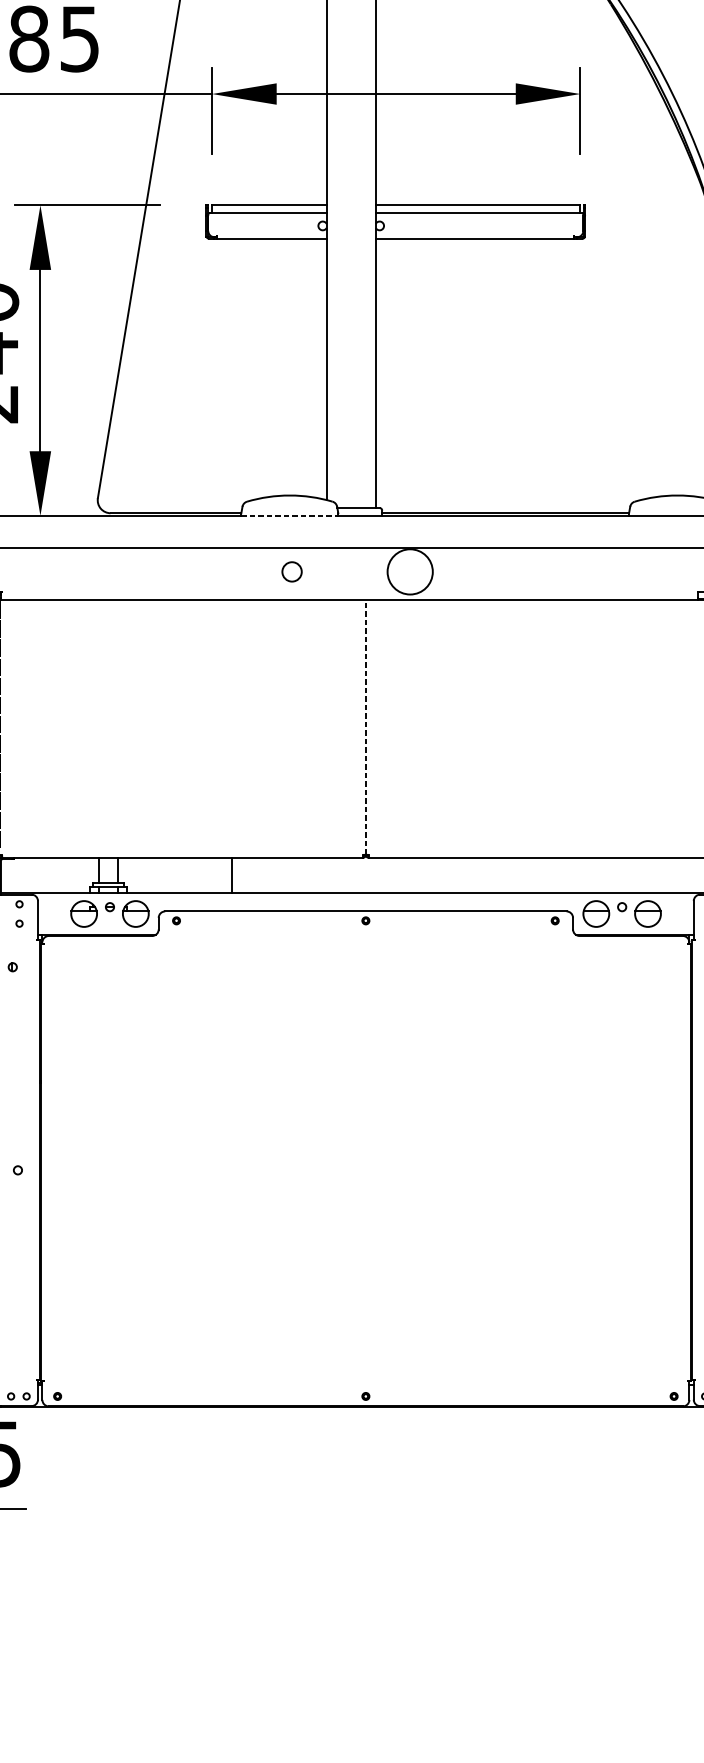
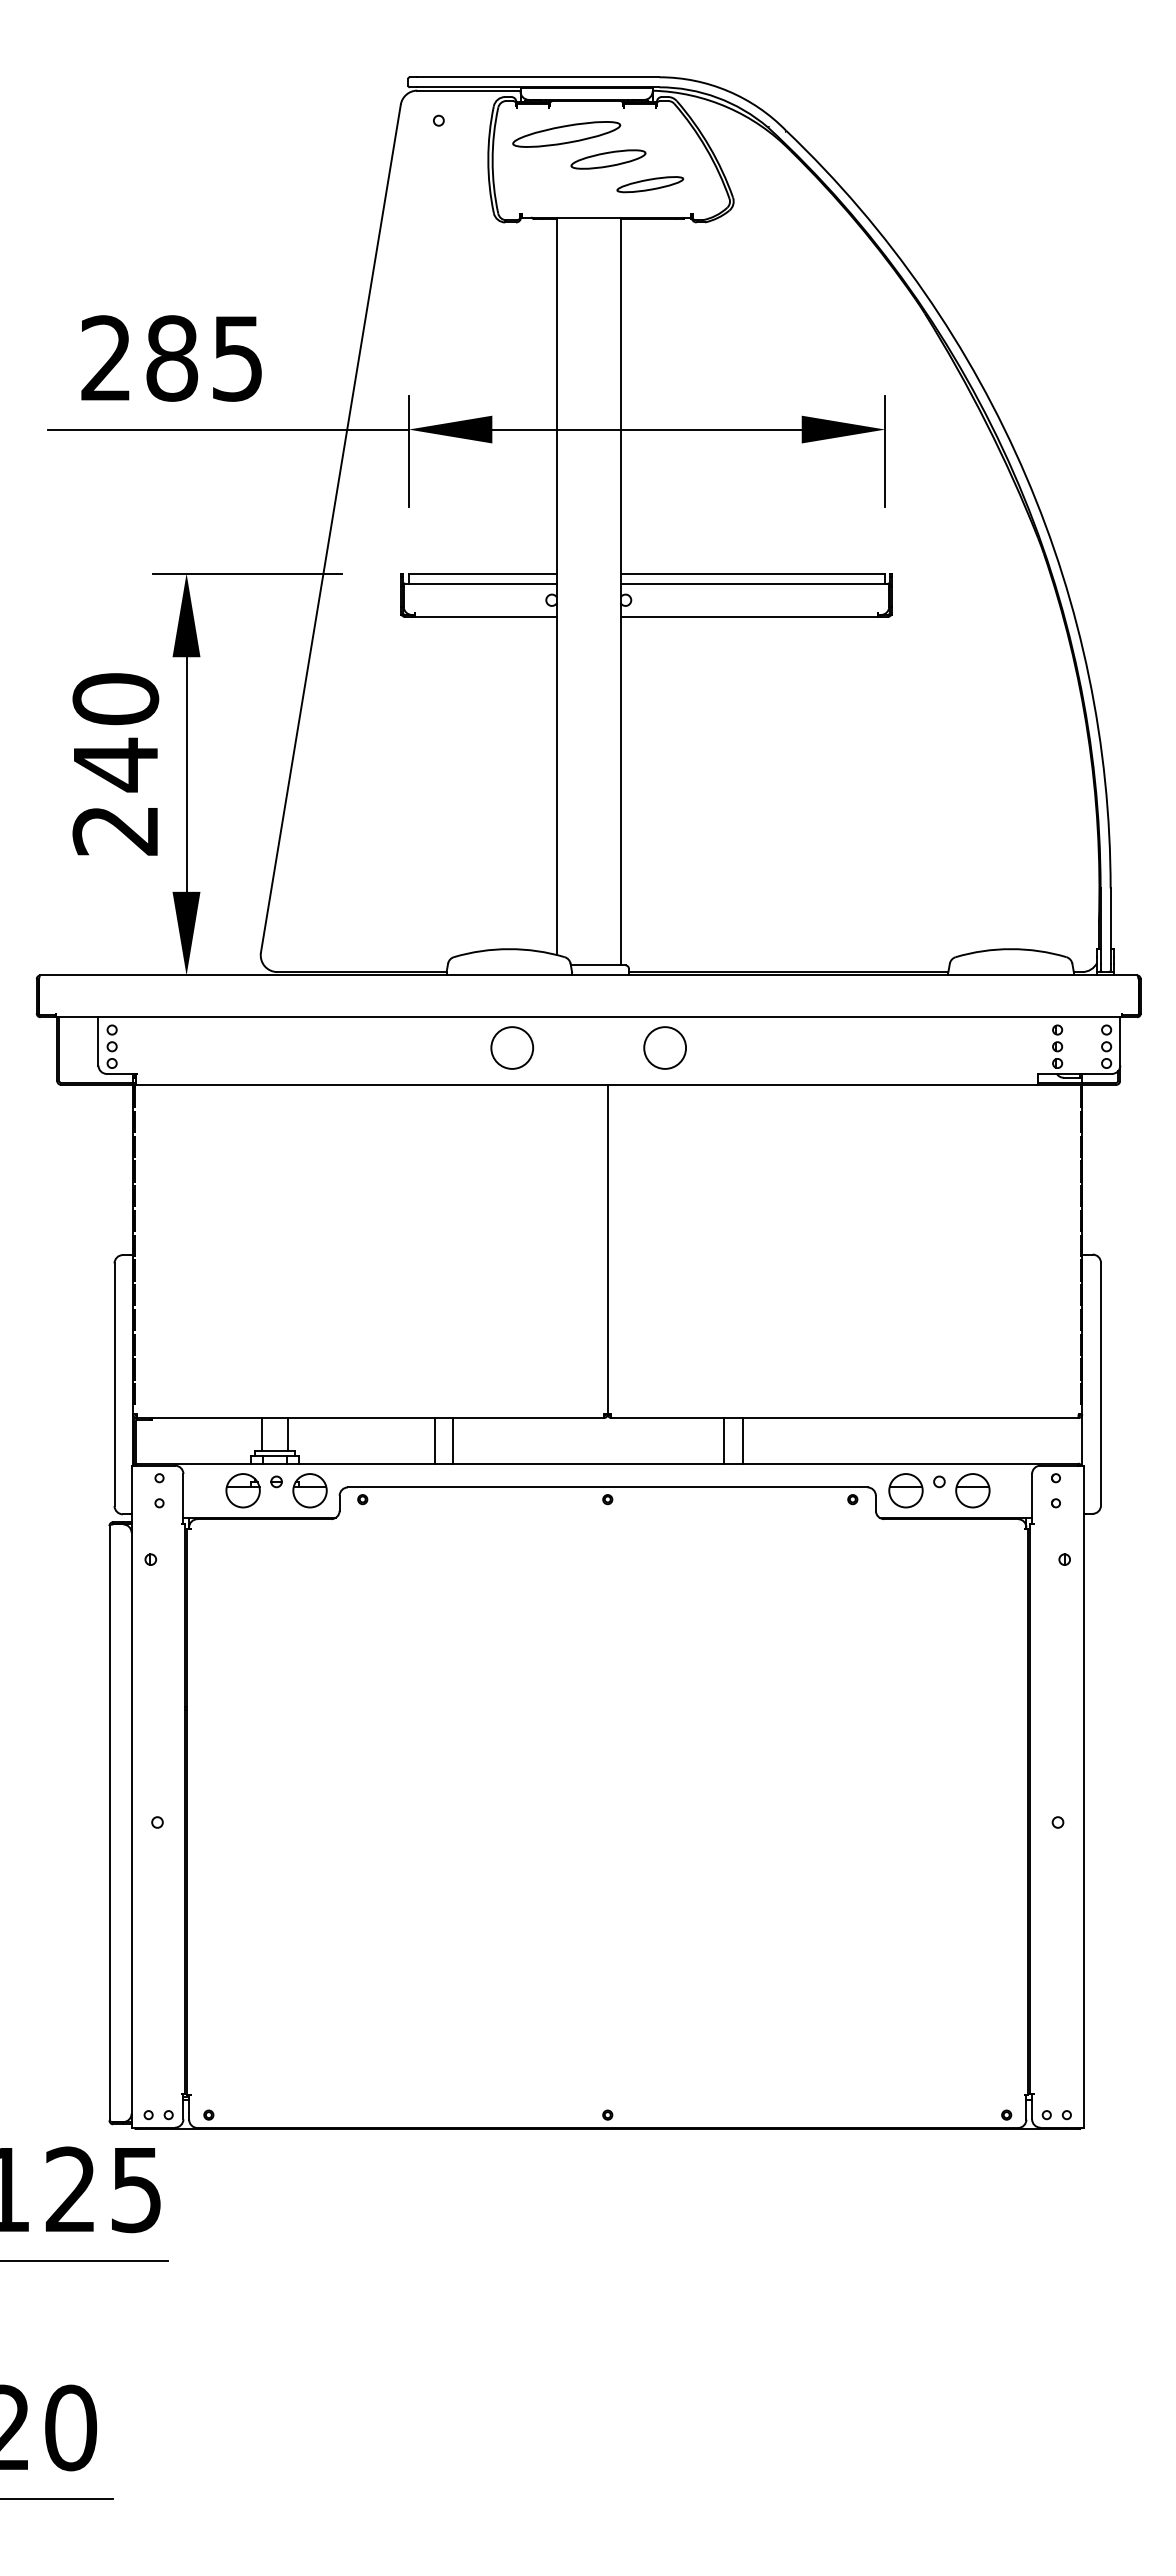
line: (289, 515) -> (509, 975), dashed -> solid
circle: (292, 571) -> (512, 1047), size x1.67
circle: (410, 571) -> (665, 1047), size x0.71
line: (365, 727) -> (607, 1249), dashed -> solid
line: (246, 875) -> (453, 1440), added
line: (456, 875) -> (724, 1440), added
line: (469, 875) -> (742, 1440), added

